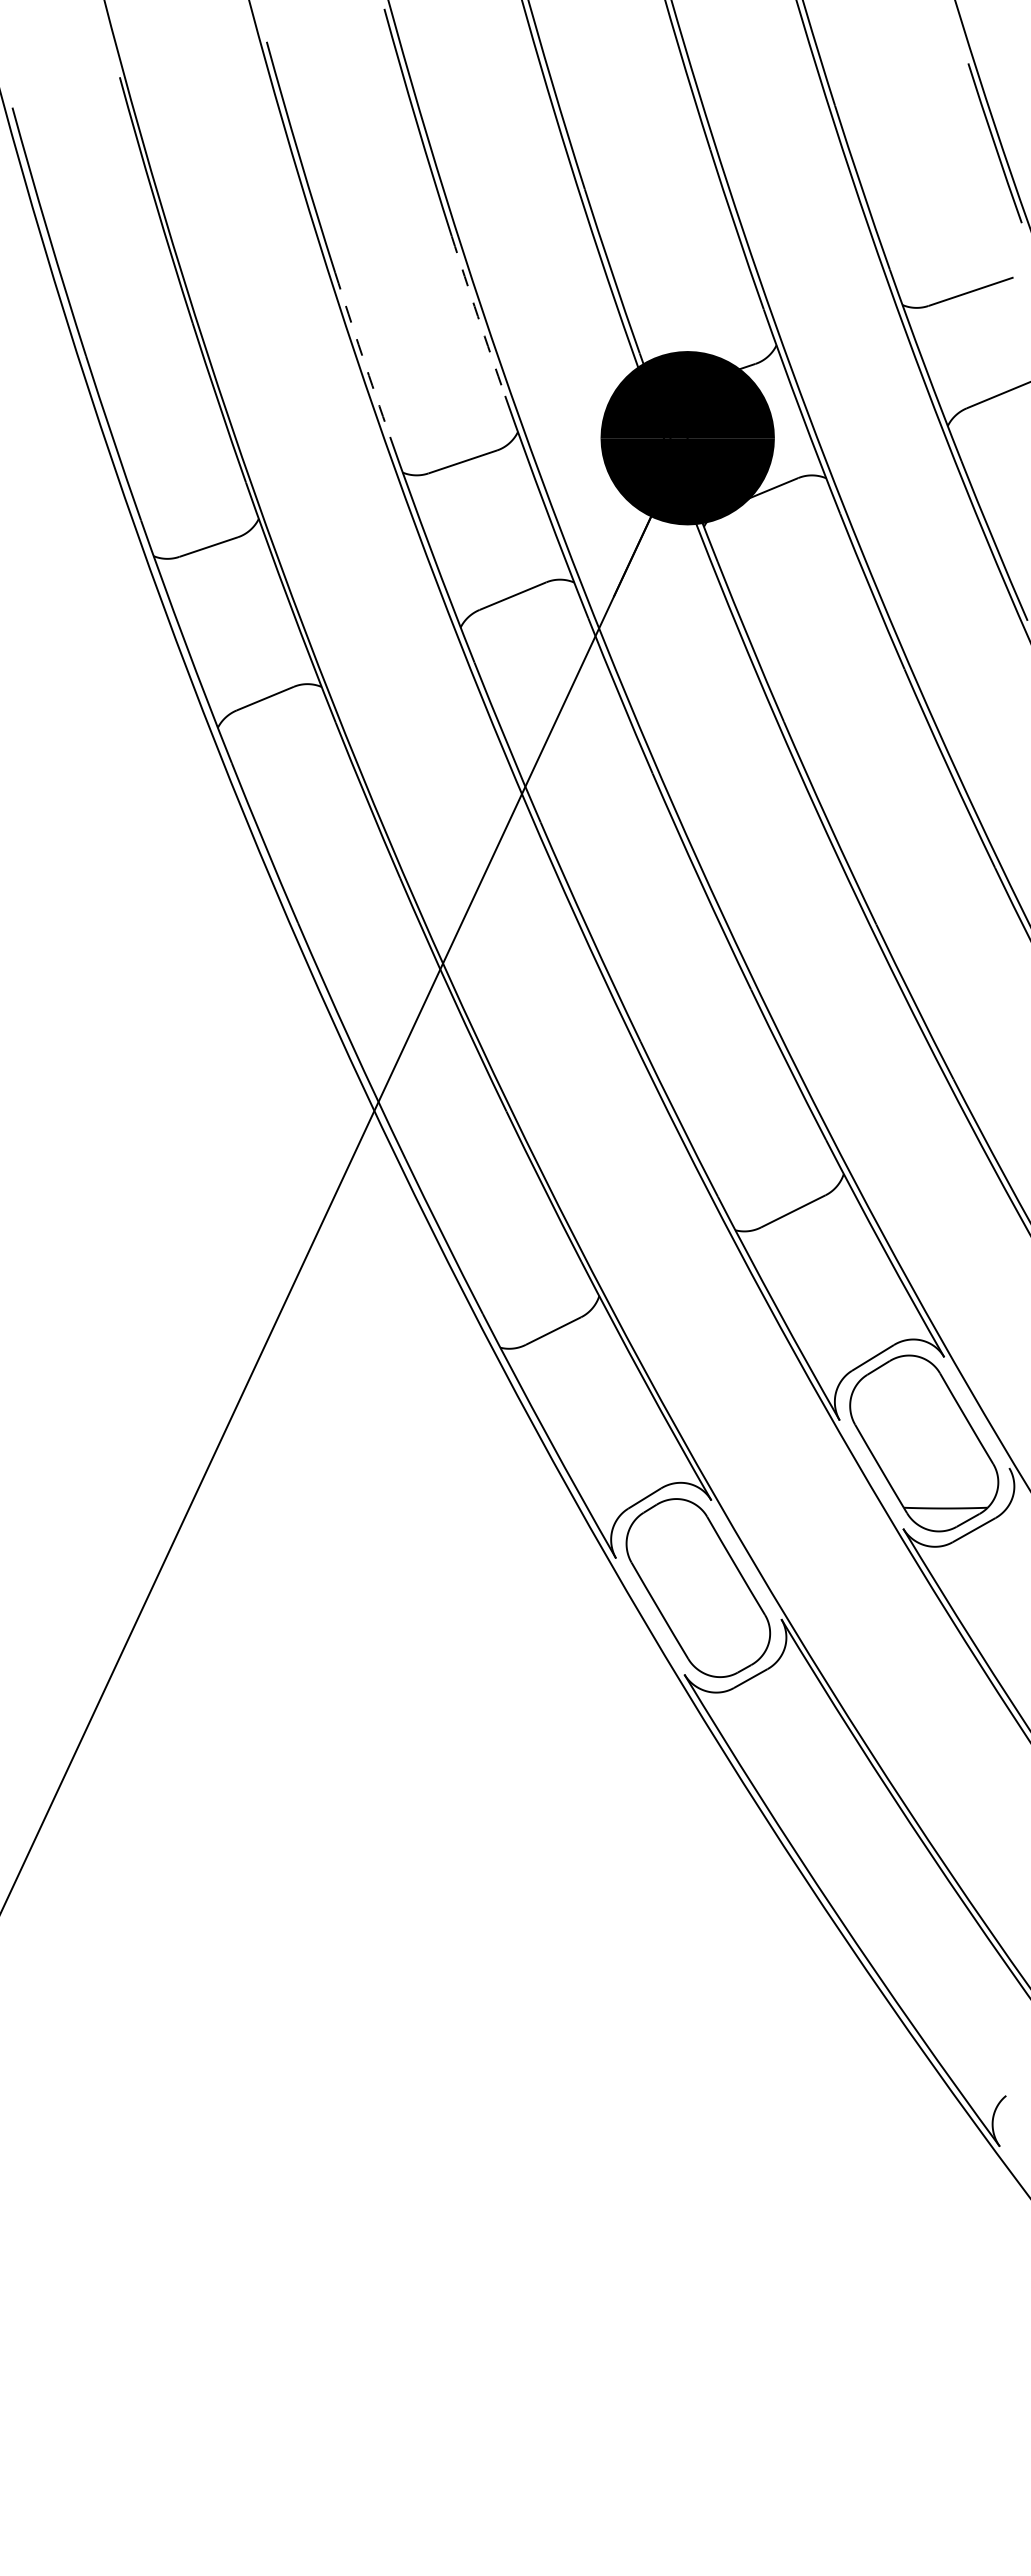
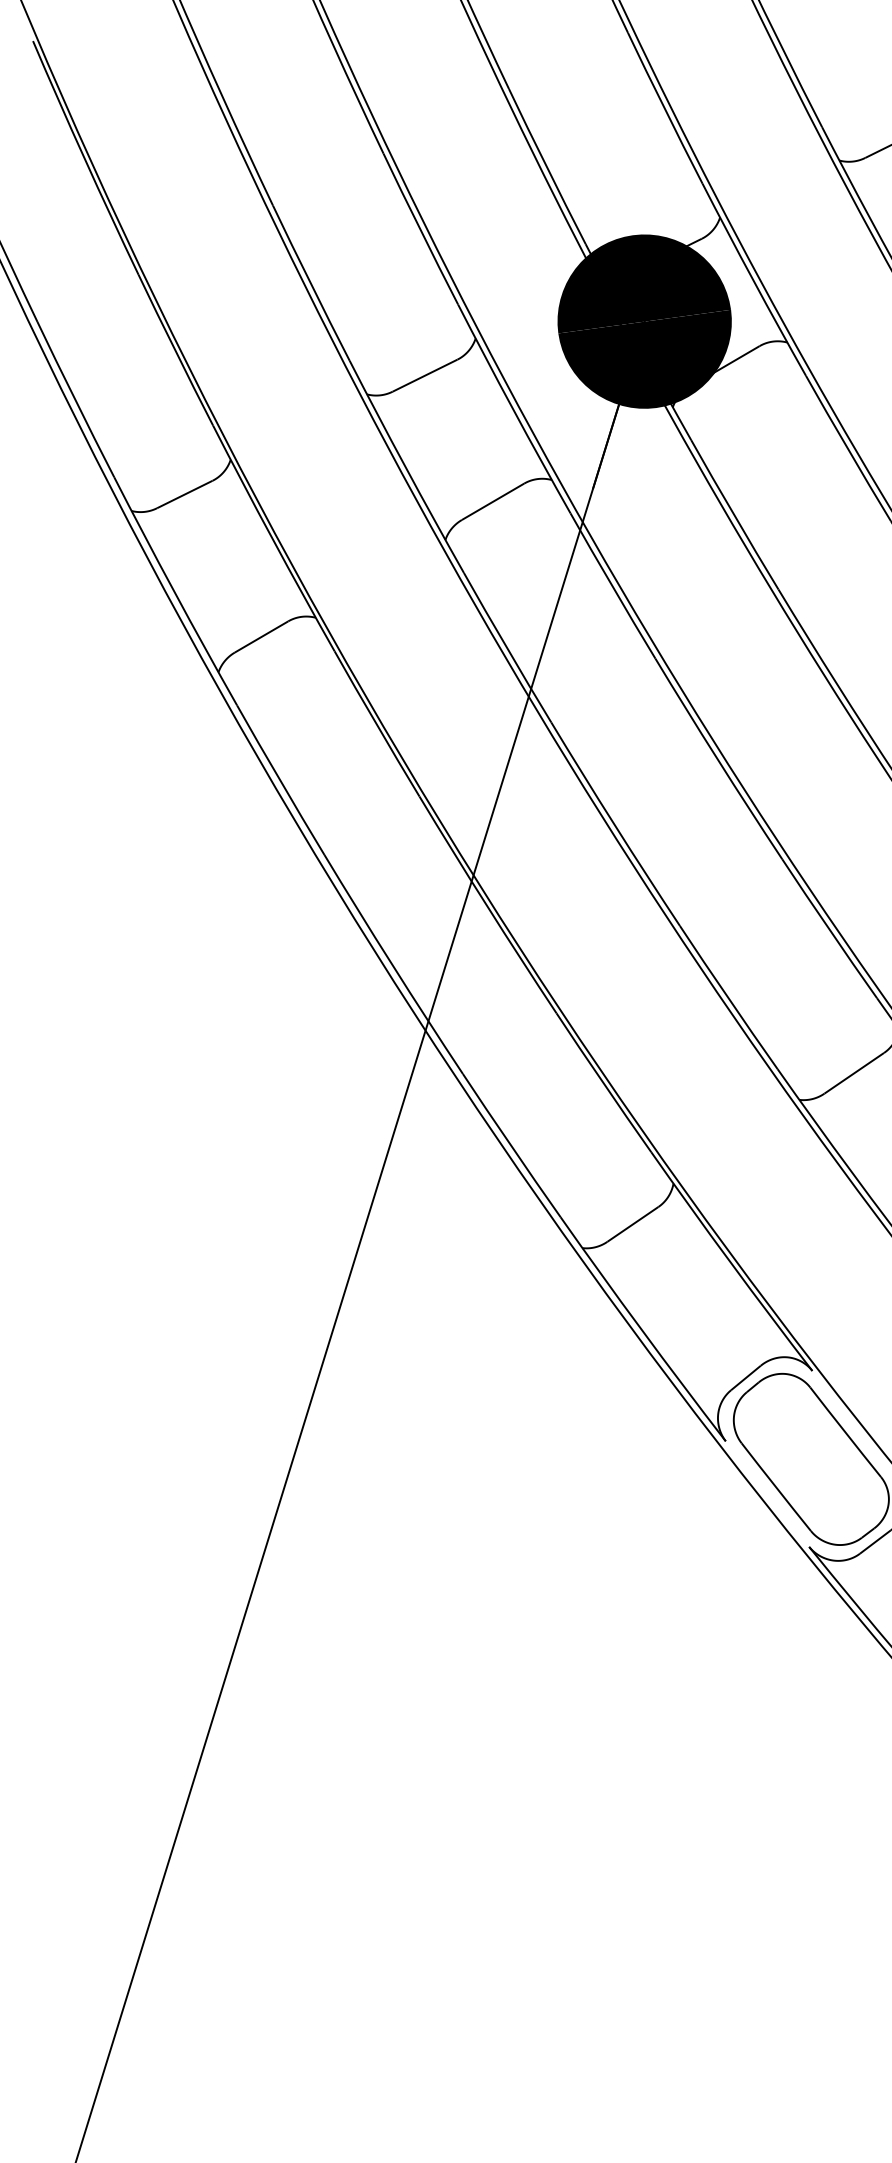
arc: (477, 316) -> (419, 229), dashed -> solid
arc: (362, 355) -> (311, 283), dashed -> solid

